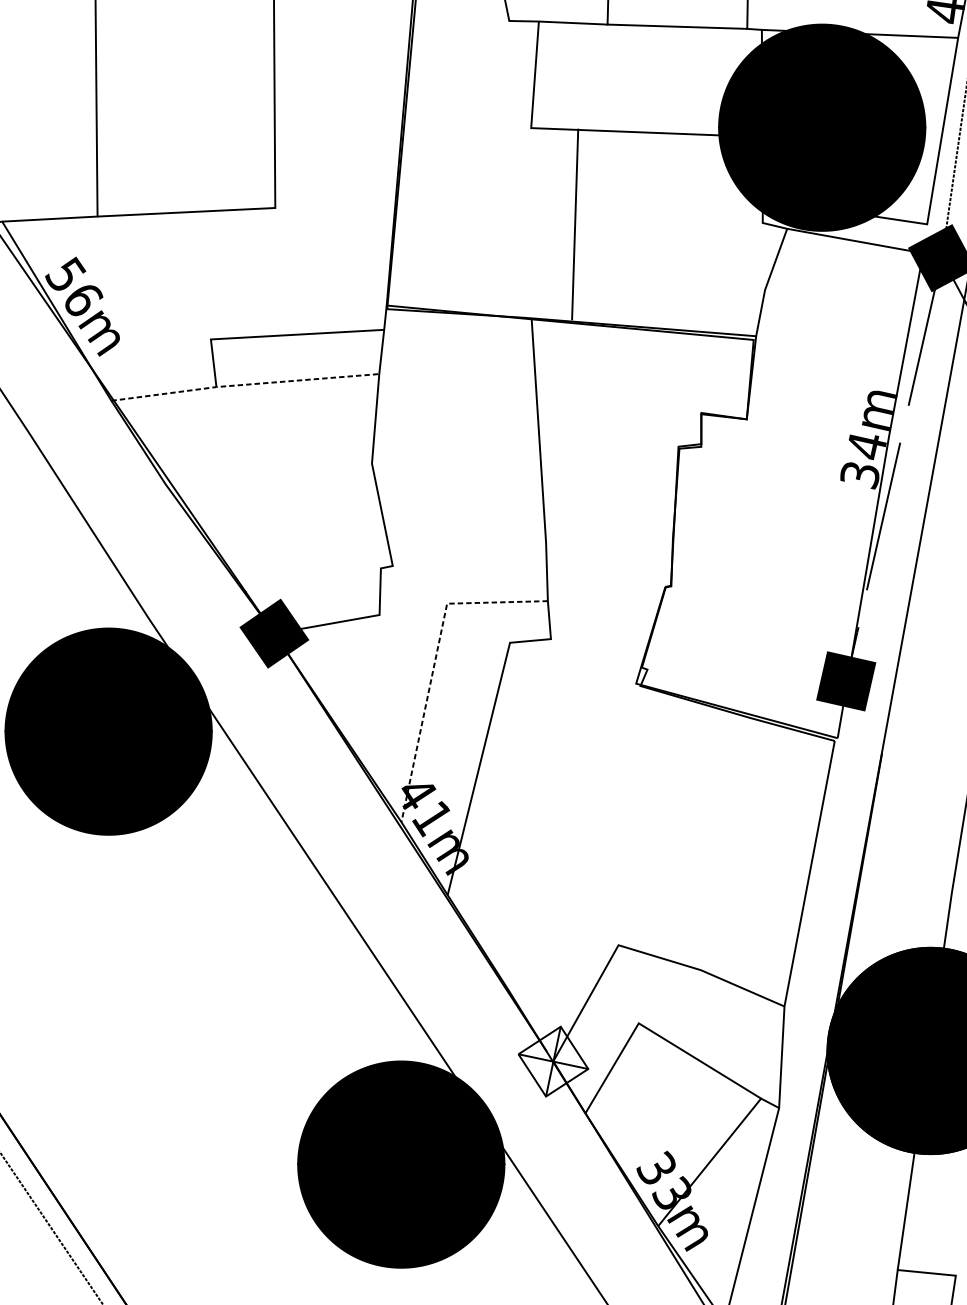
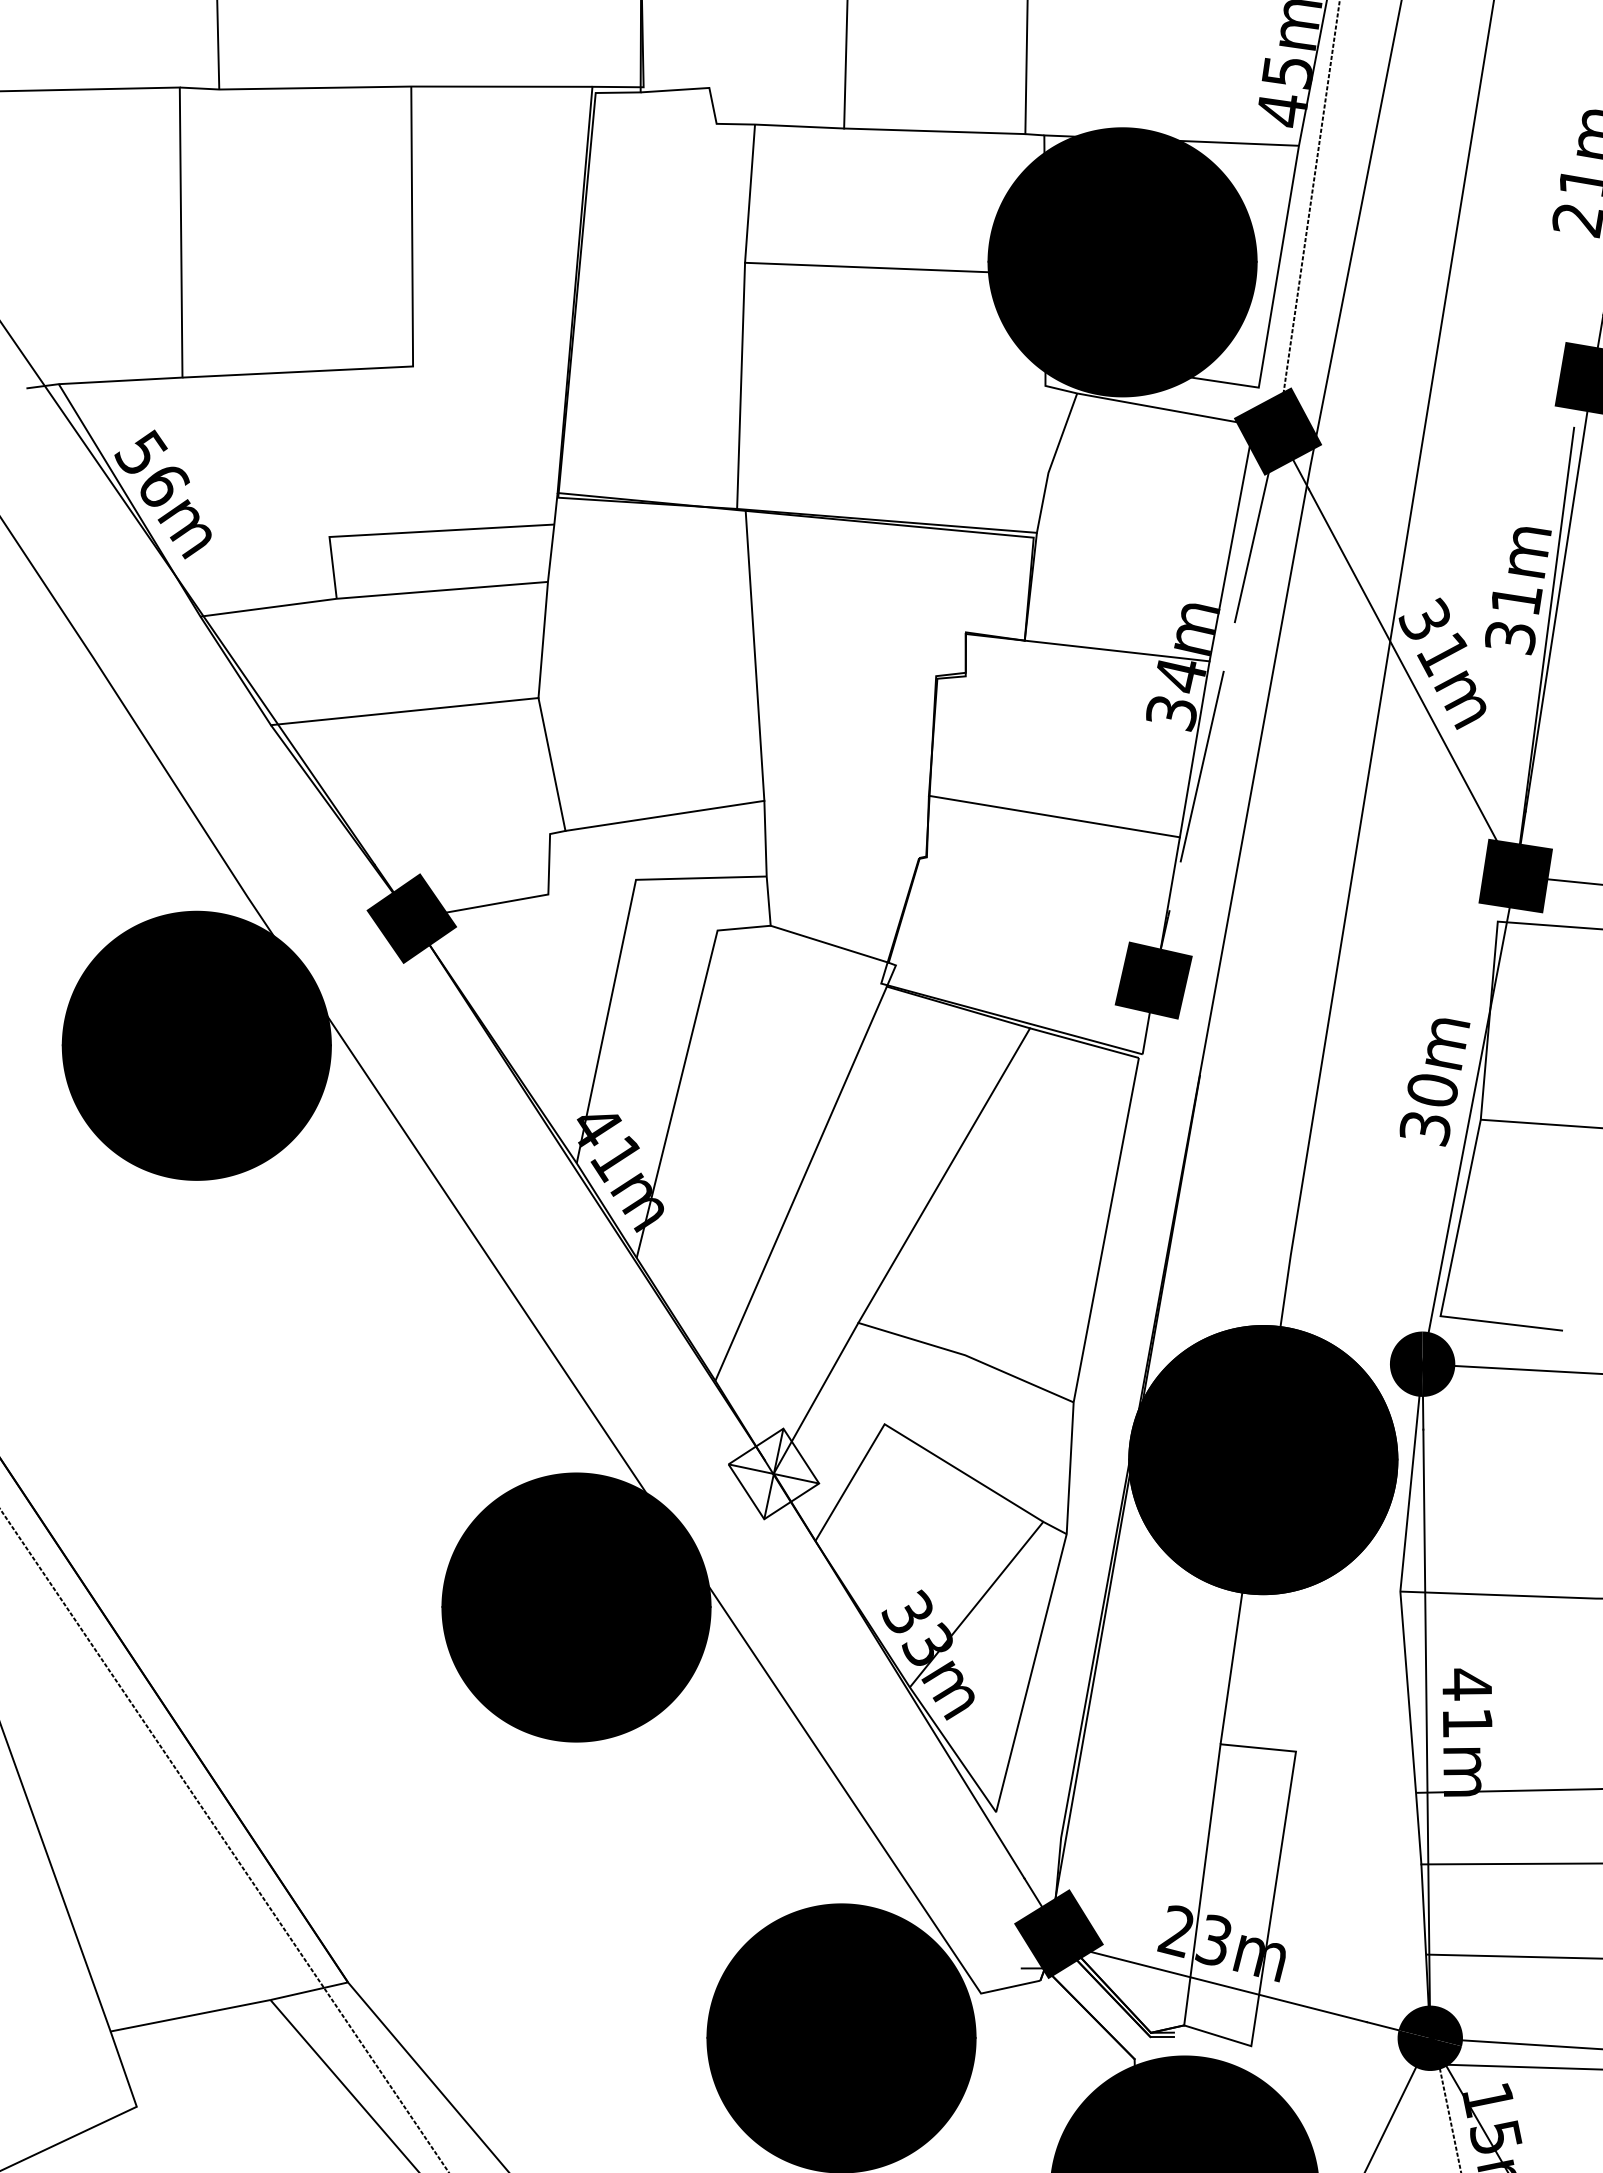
line: (575, 224) -> (741, 385), moved
line: (244, 384) -> (373, 595), dashed -> solid
line: (817, 426) -> (1116, 650), added
line: (268, 473) -> (404, 711), added
line: (469, 554) -> (664, 815), added
line: (768, 554) -> (1053, 816), added
line: (596, 652) -> (829, 943), added
line: (434, 663) -> (619, 957), dashed -> solid
line: (684, 831) -> (944, 1175), added
line: (573, 837) -> (800, 1183), added

